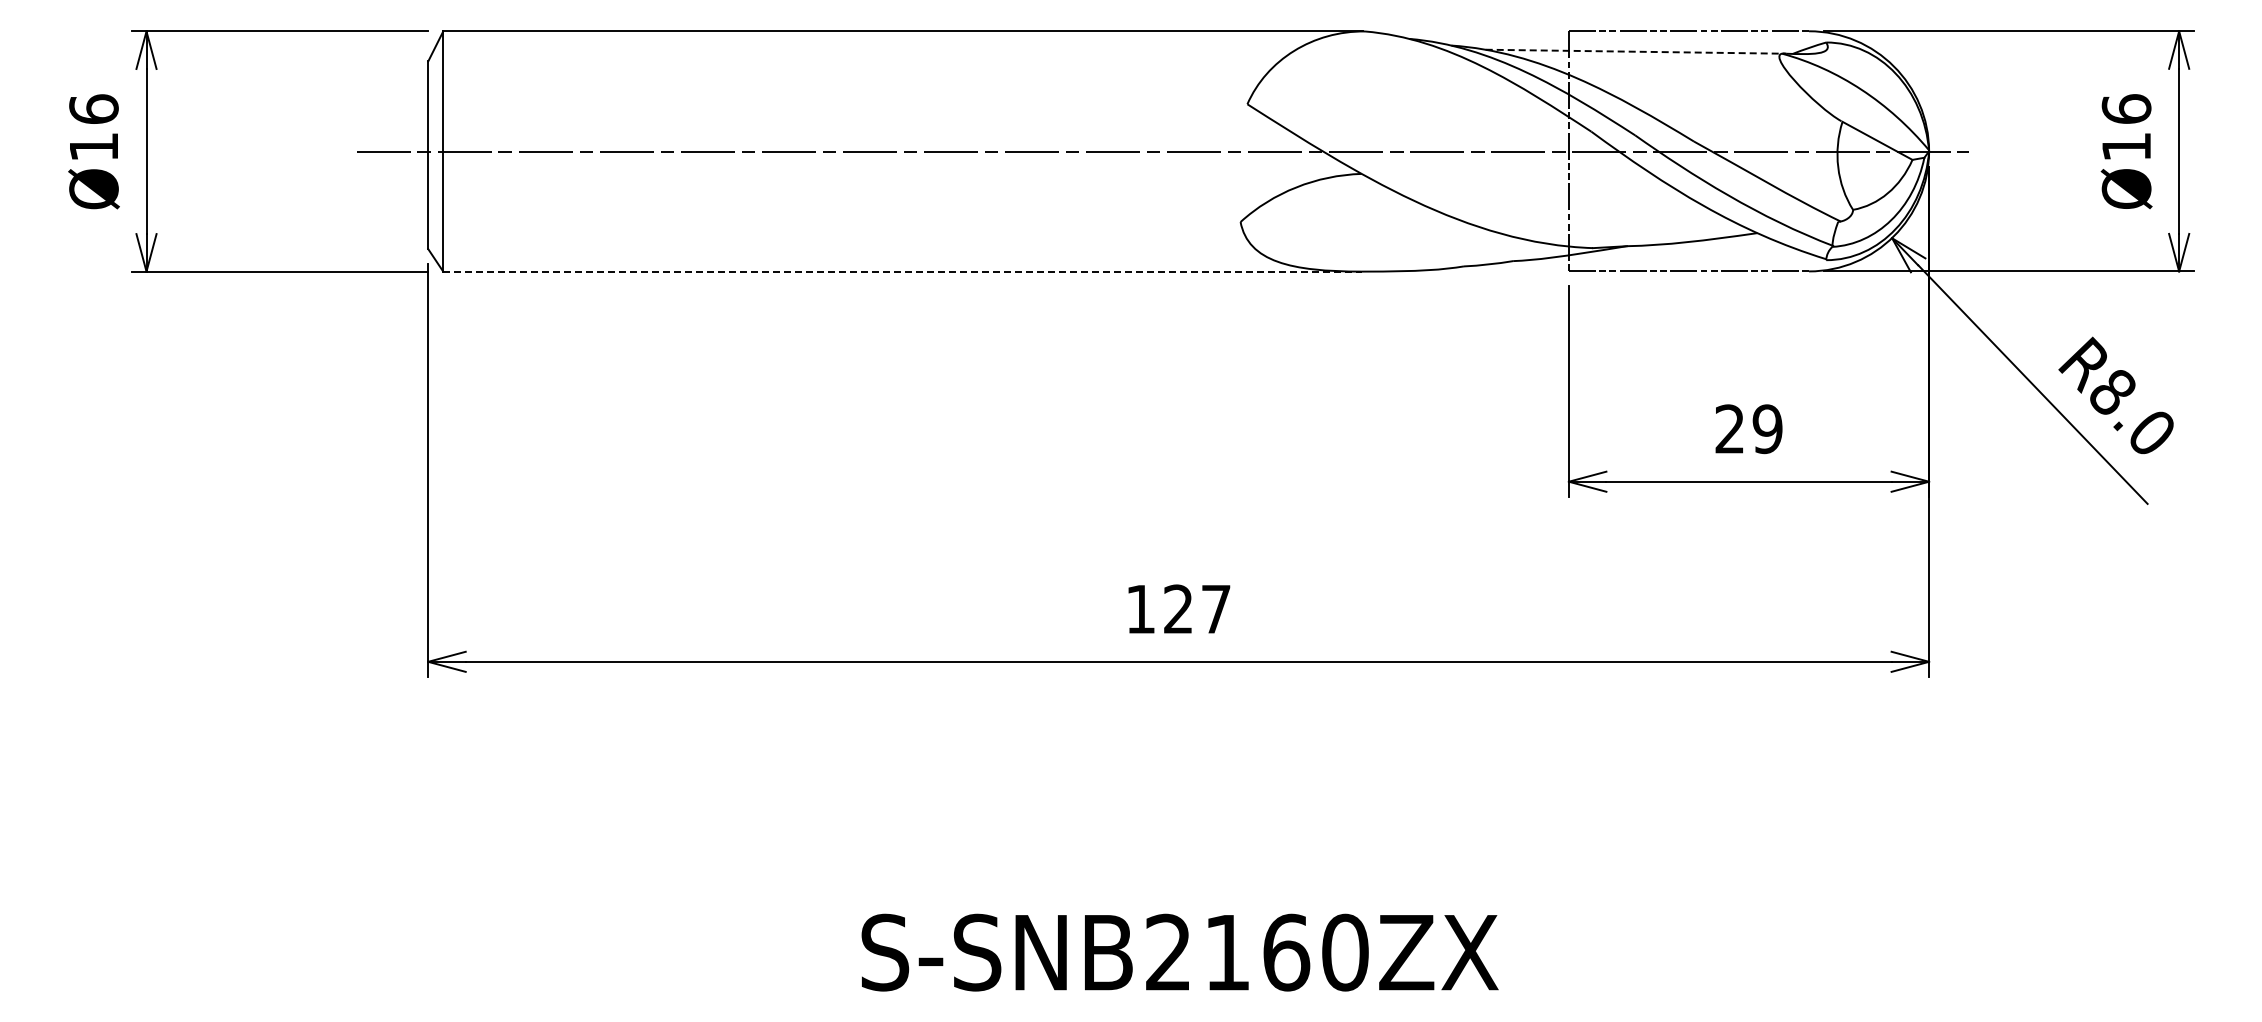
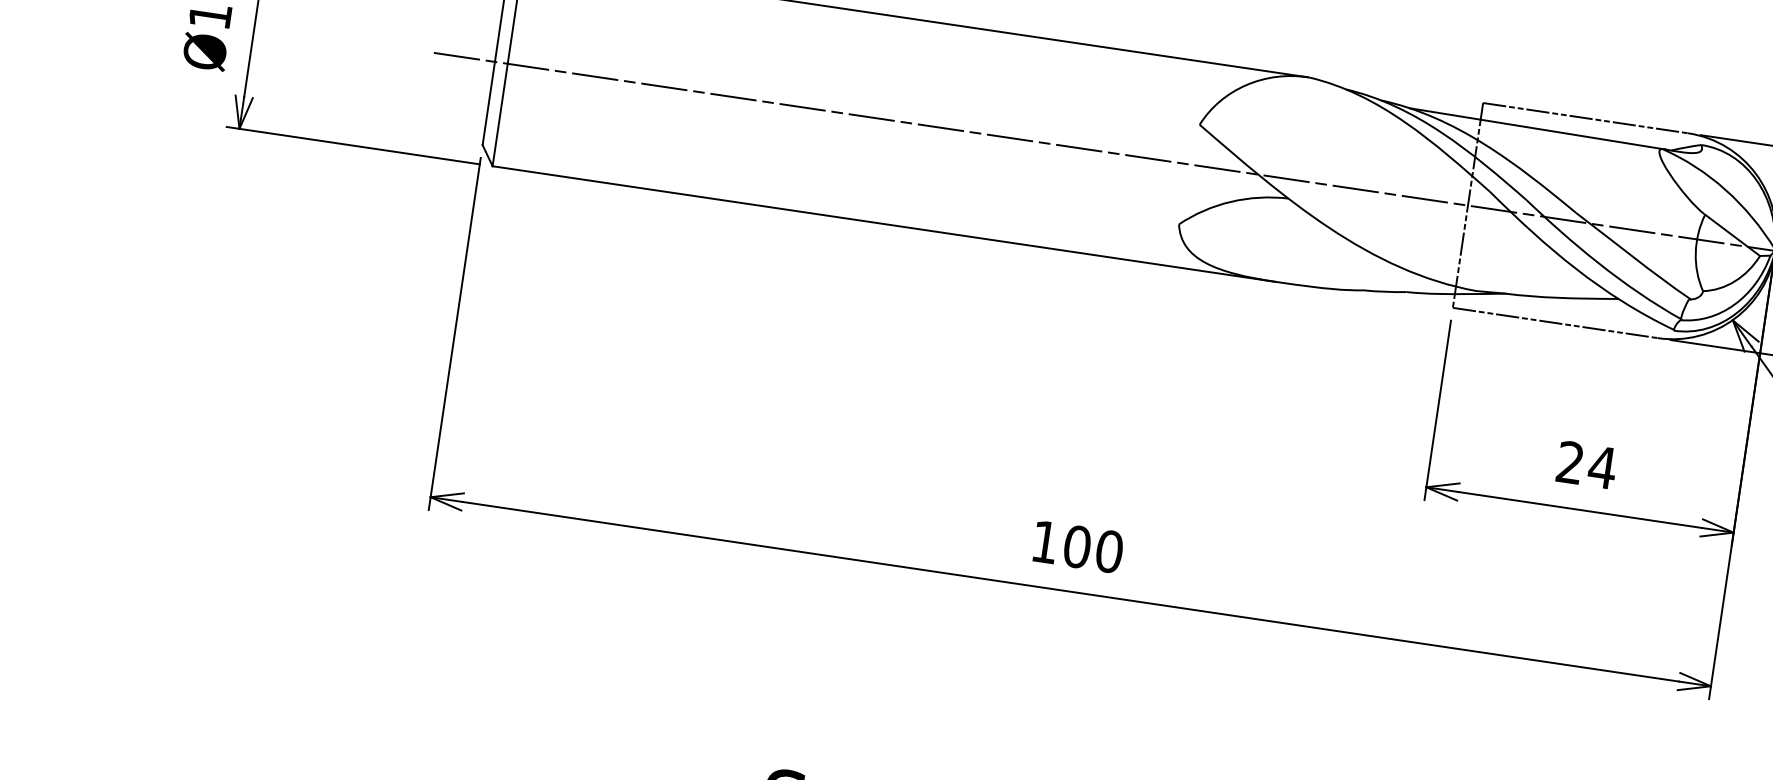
line: (1636, 51) -> (1538, 128), dashed -> solid
line: (902, 271) -> (884, 223), dashed -> solid
text: (1767, 429) -> (1602, 467), 29 -> 24
text: (1197, 609) -> (1093, 549), 127 -> 100

